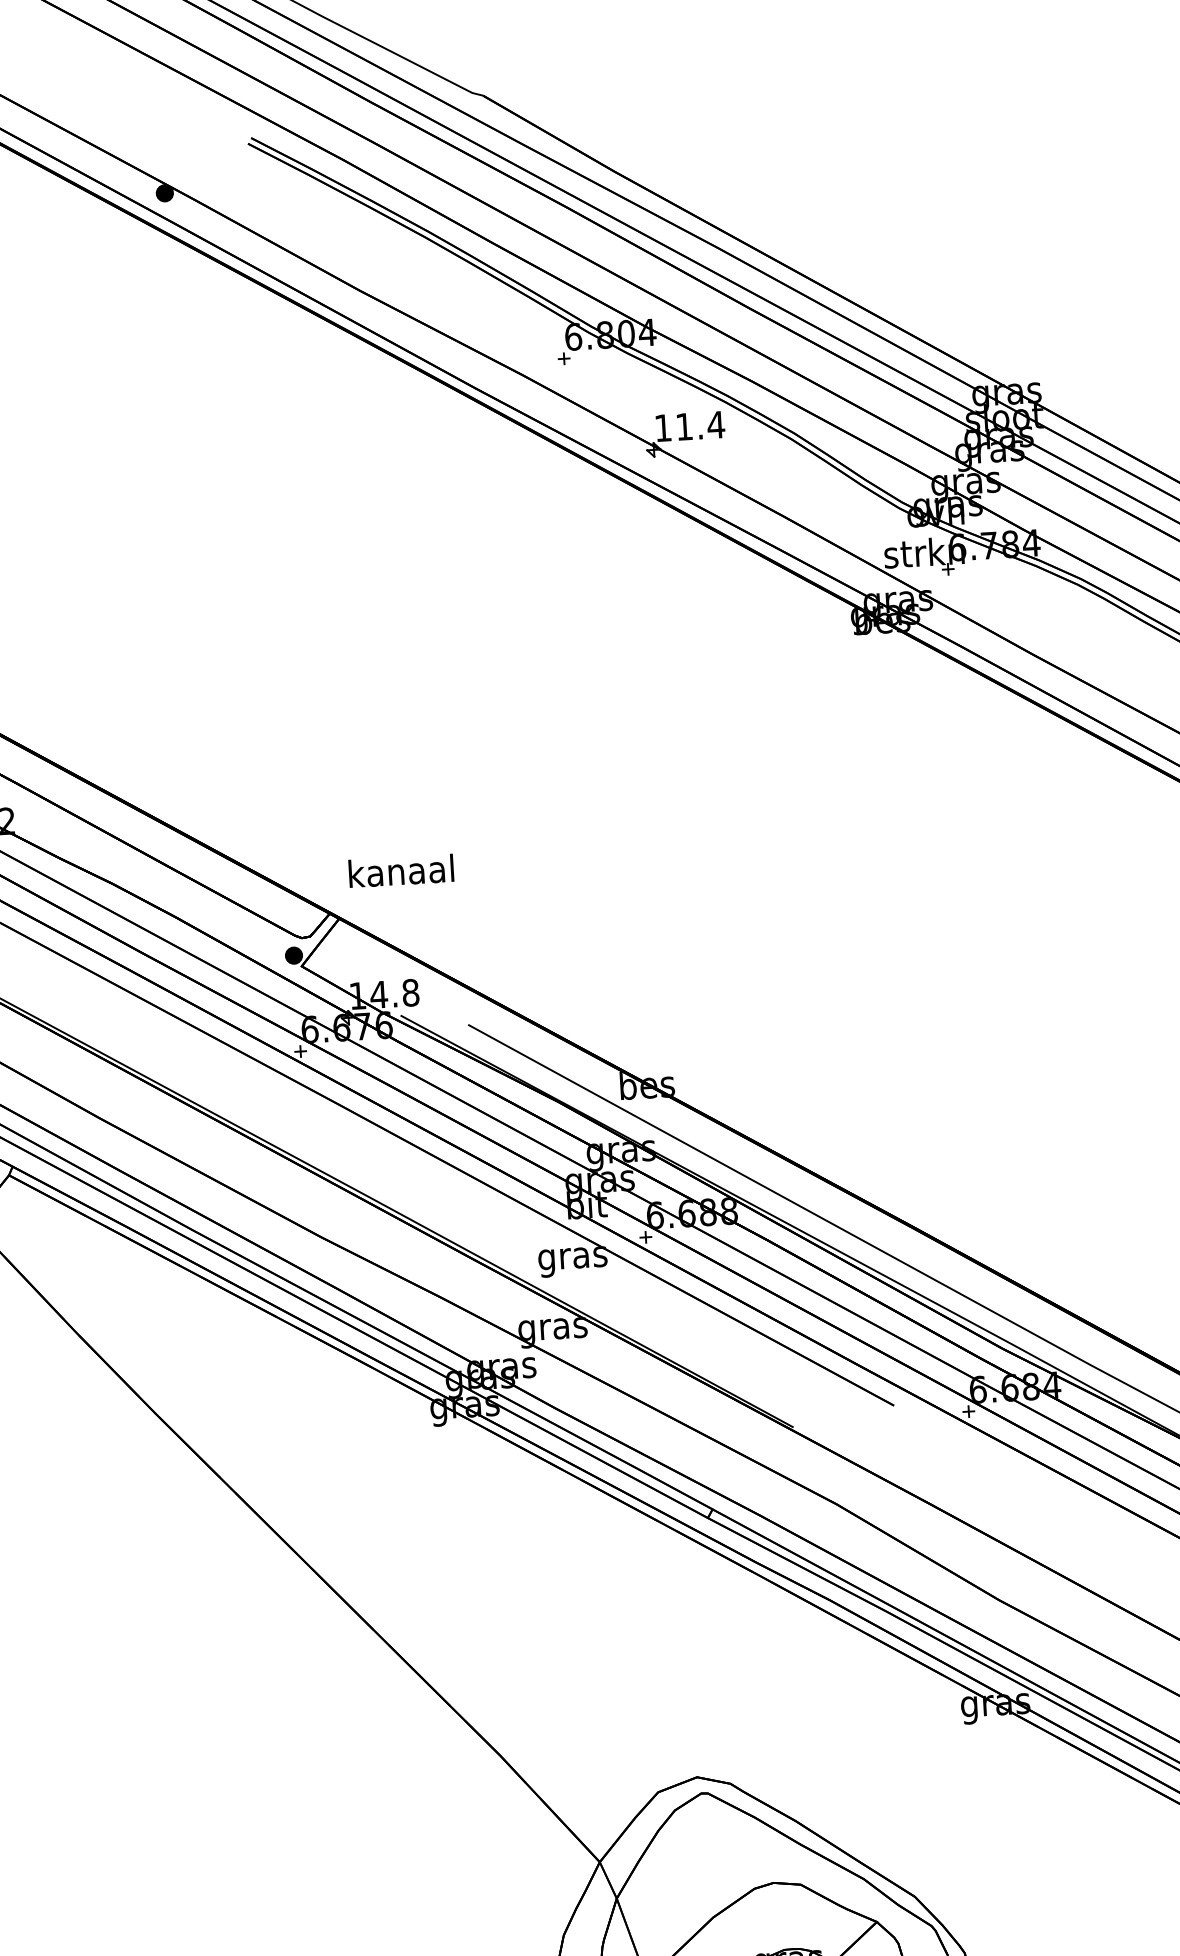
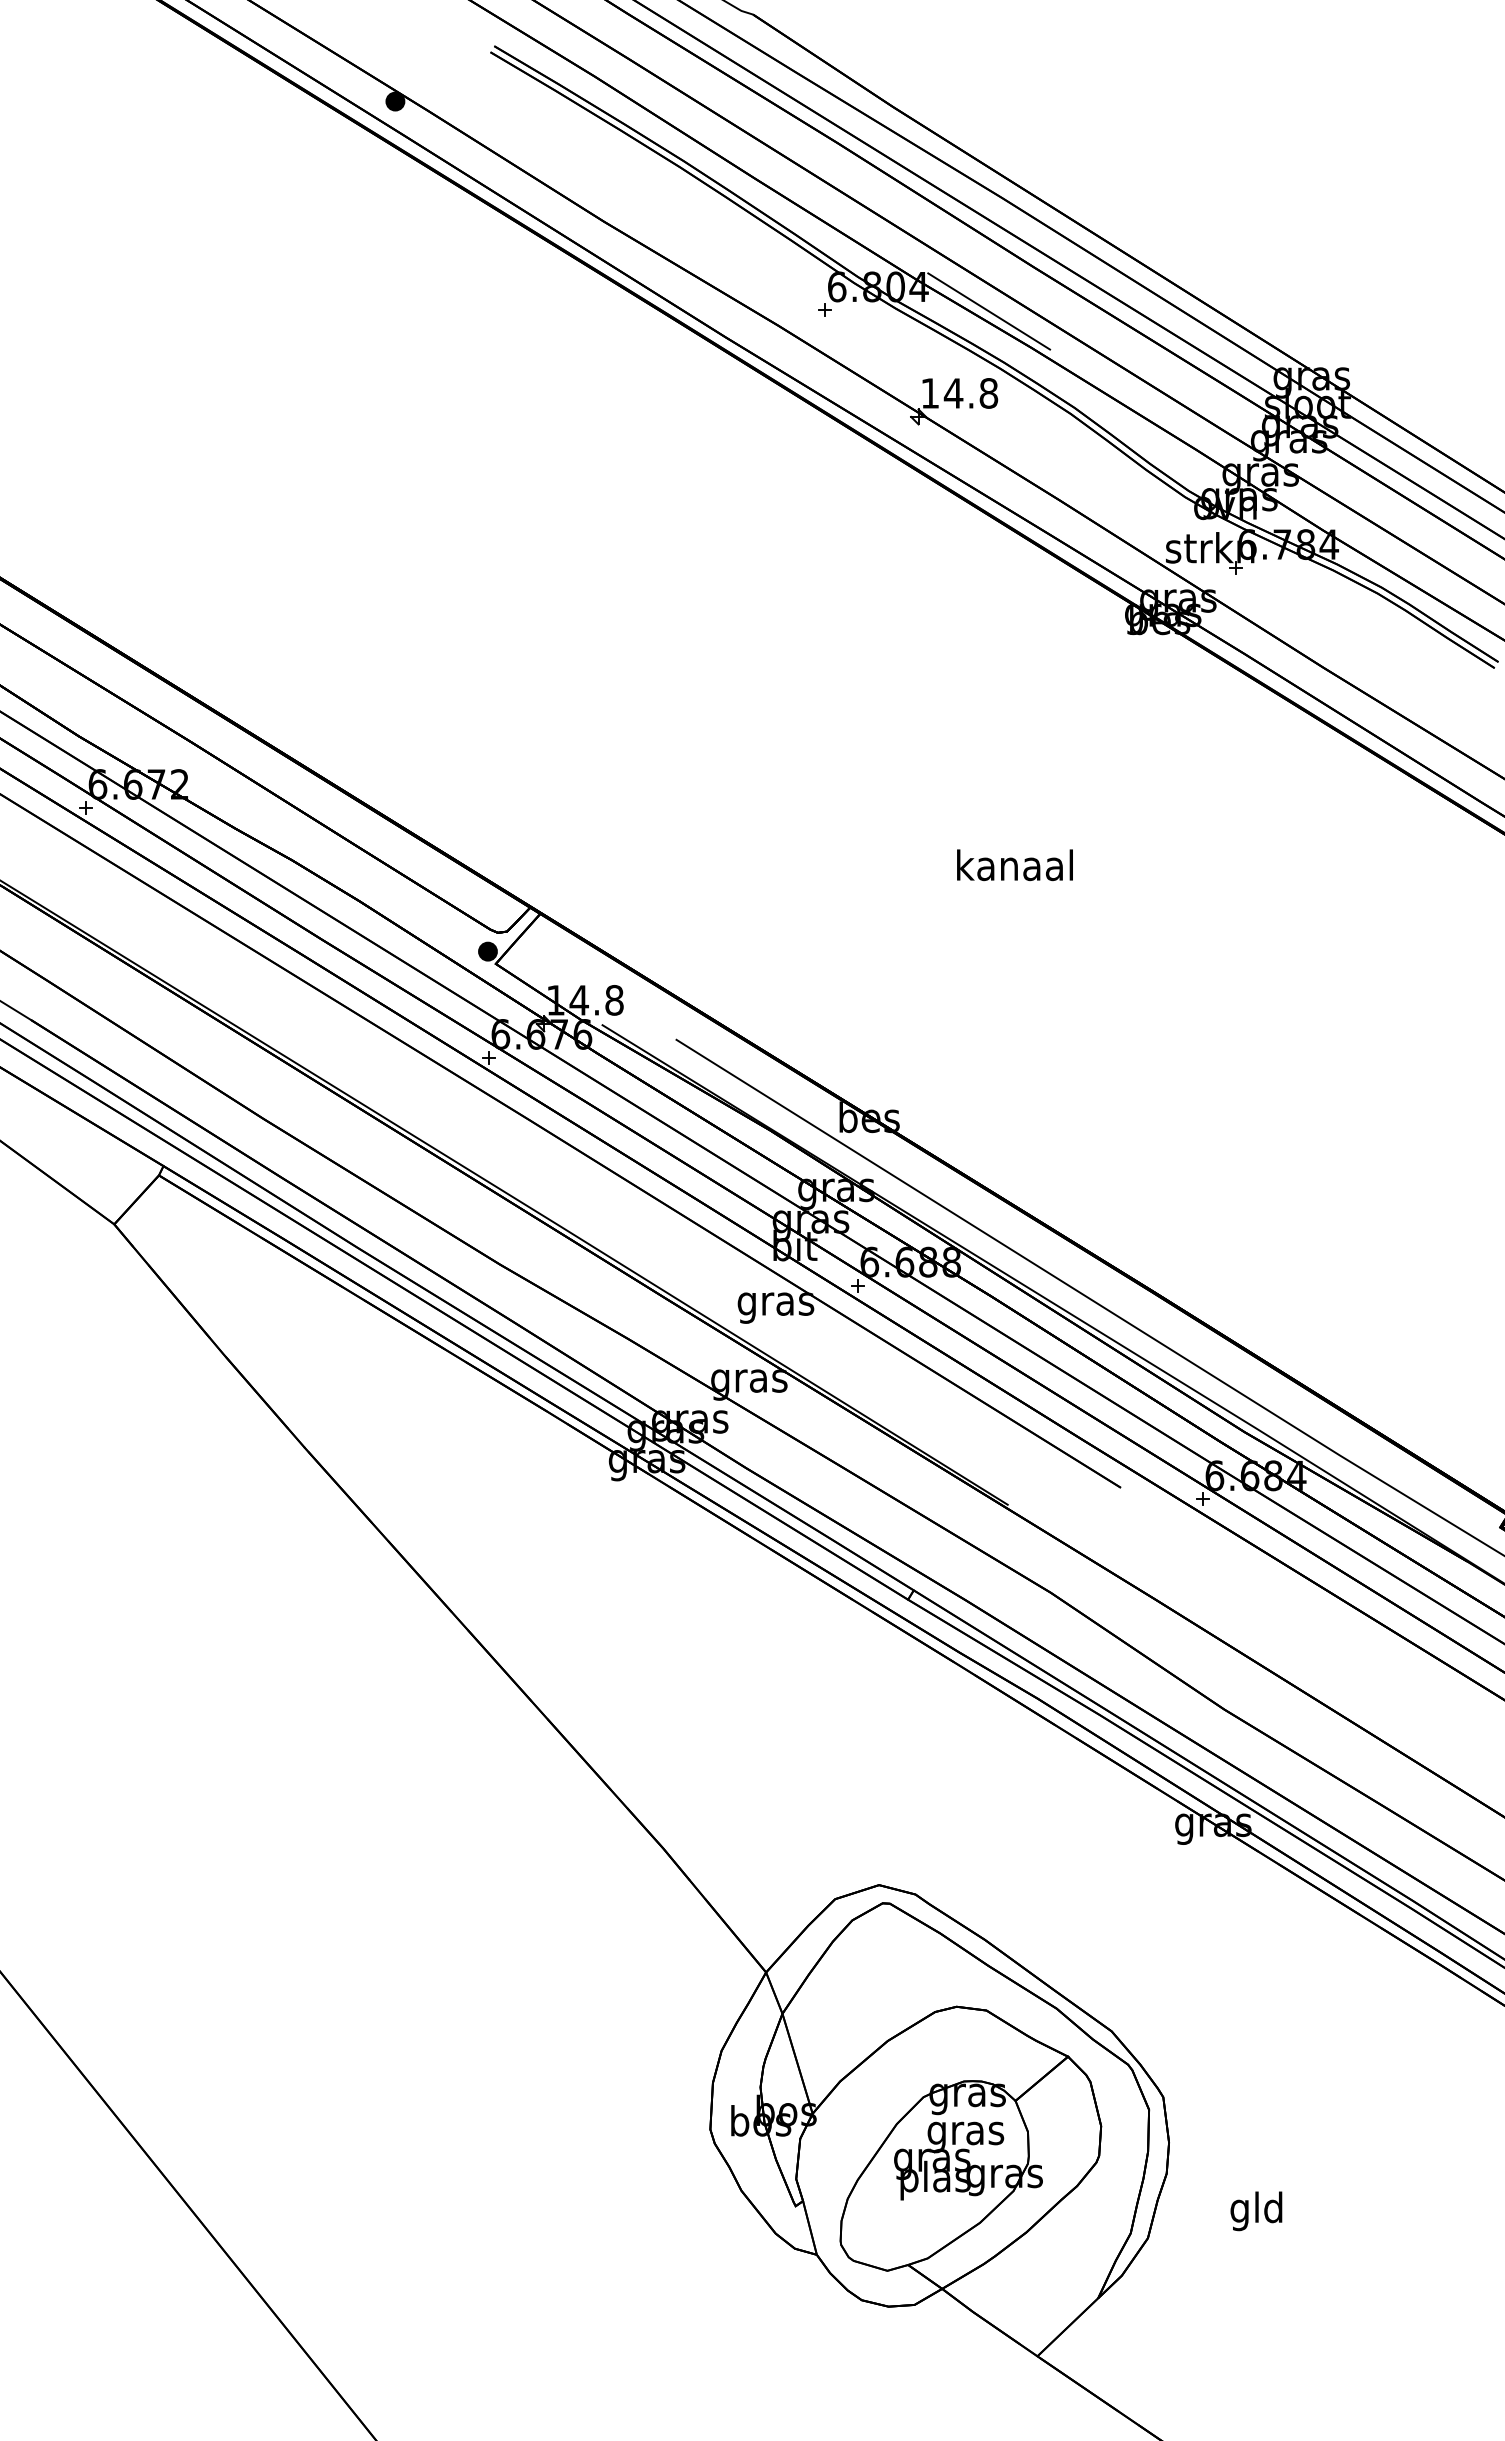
line: (712, 350) -> (989, 311), added
text: (699, 426) -> (970, 393), 11.4 -> 14.8
text: (400, 871) -> (1014, 865), moved

